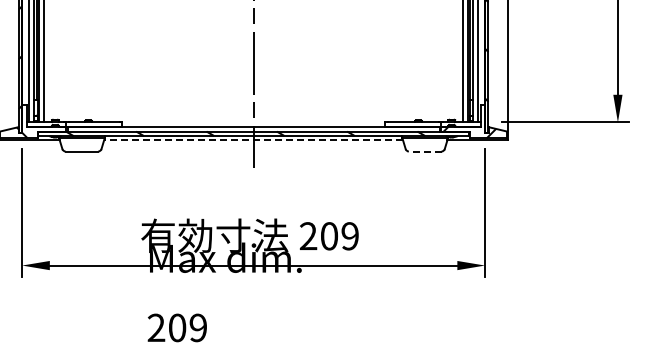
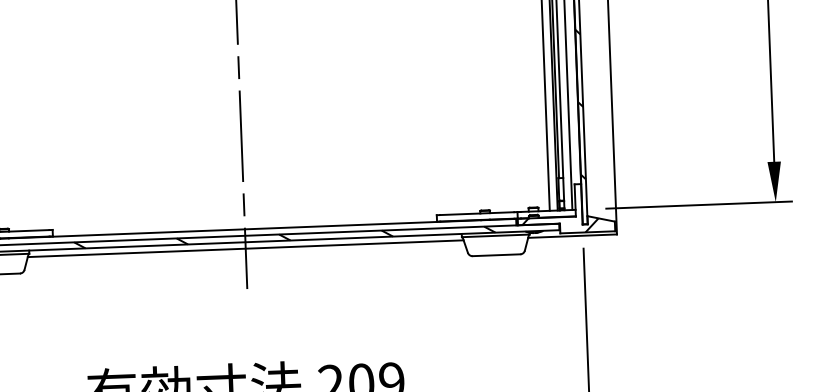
line: (253, 140) -> (245, 248), dashed -> solid
line: (424, 151) -> (495, 255), dashed -> solid

